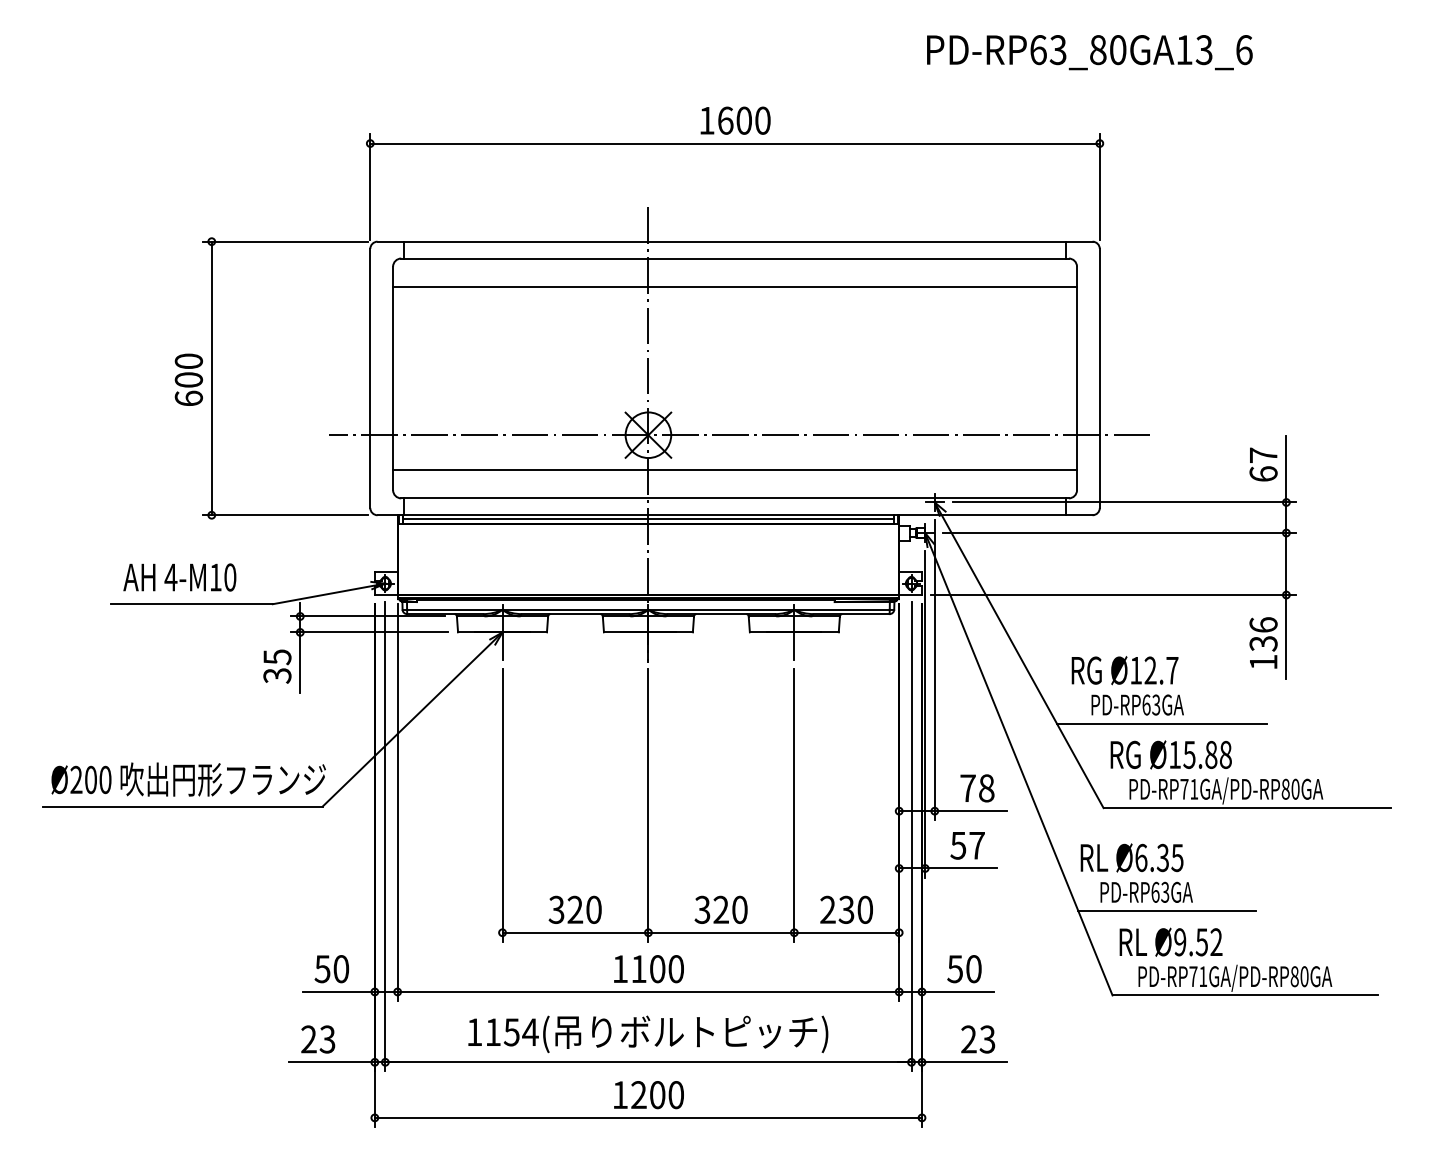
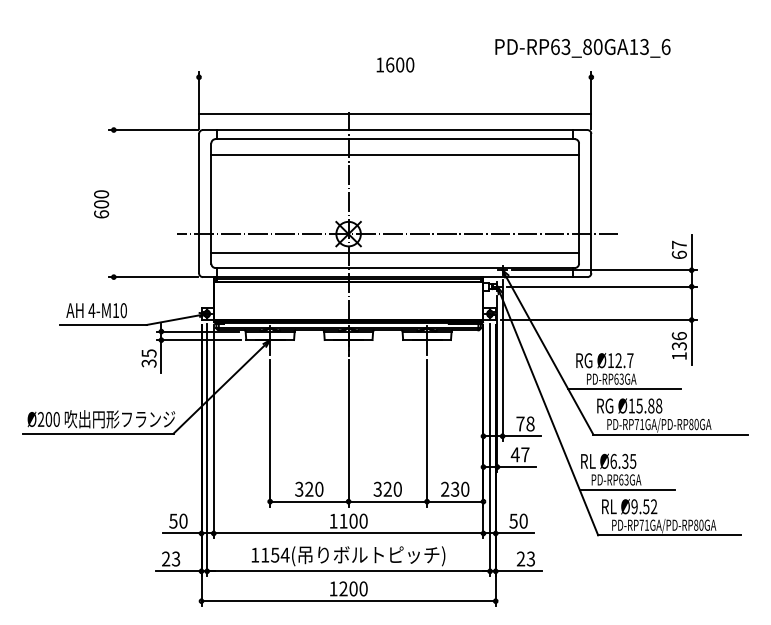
text: (1088, 52) -> (582, 48), moved
line: (735, 143) -> (395, 114), moved
line: (211, 378) -> (113, 203), removed
text: (956, 845) -> (514, 454), 57 -> 47

